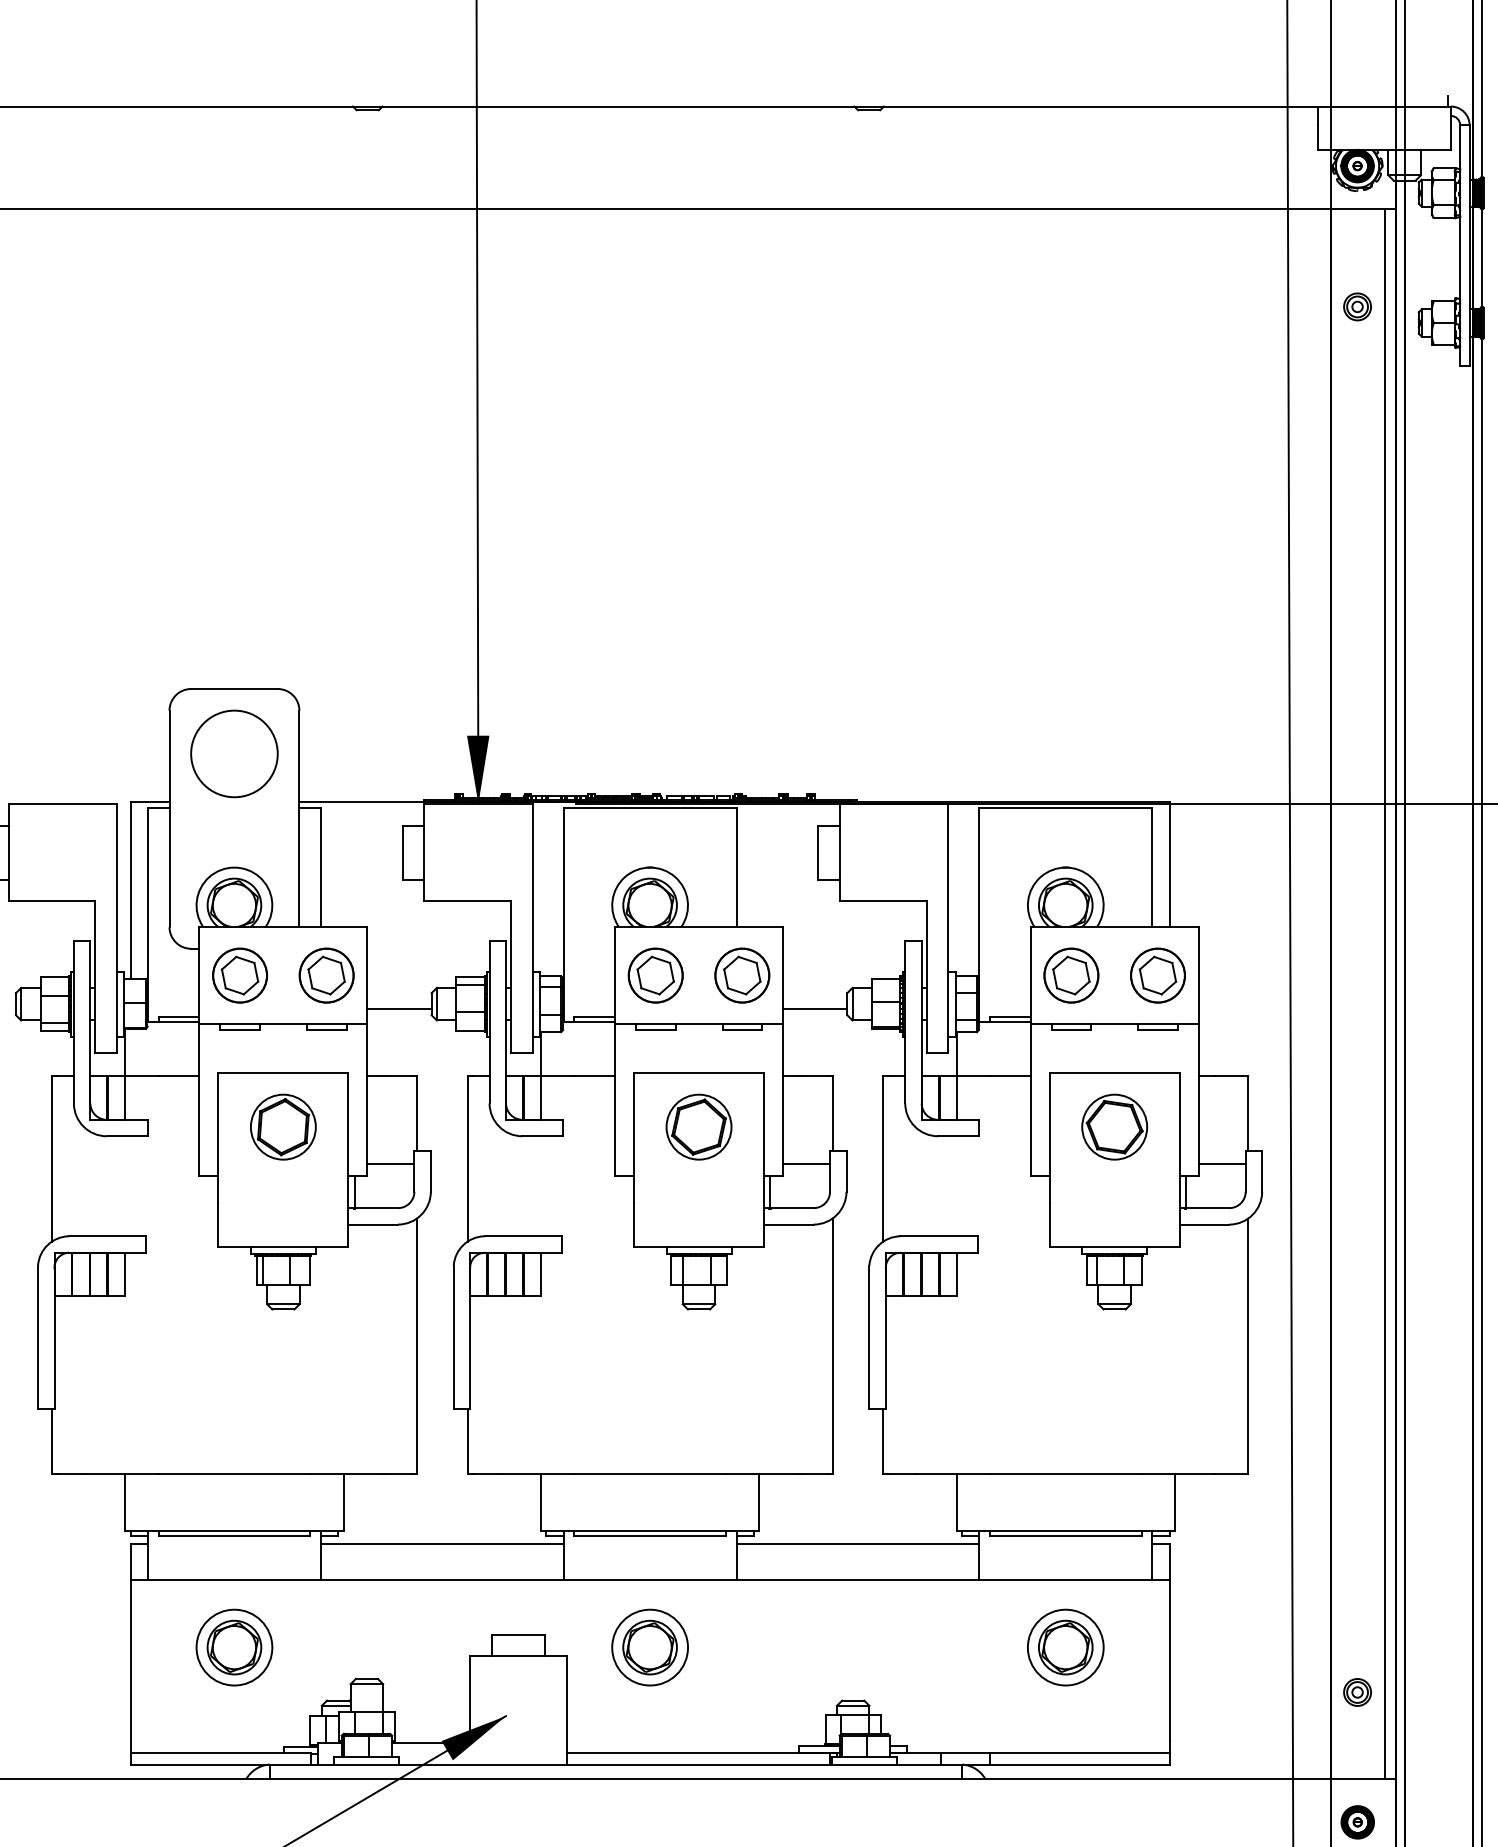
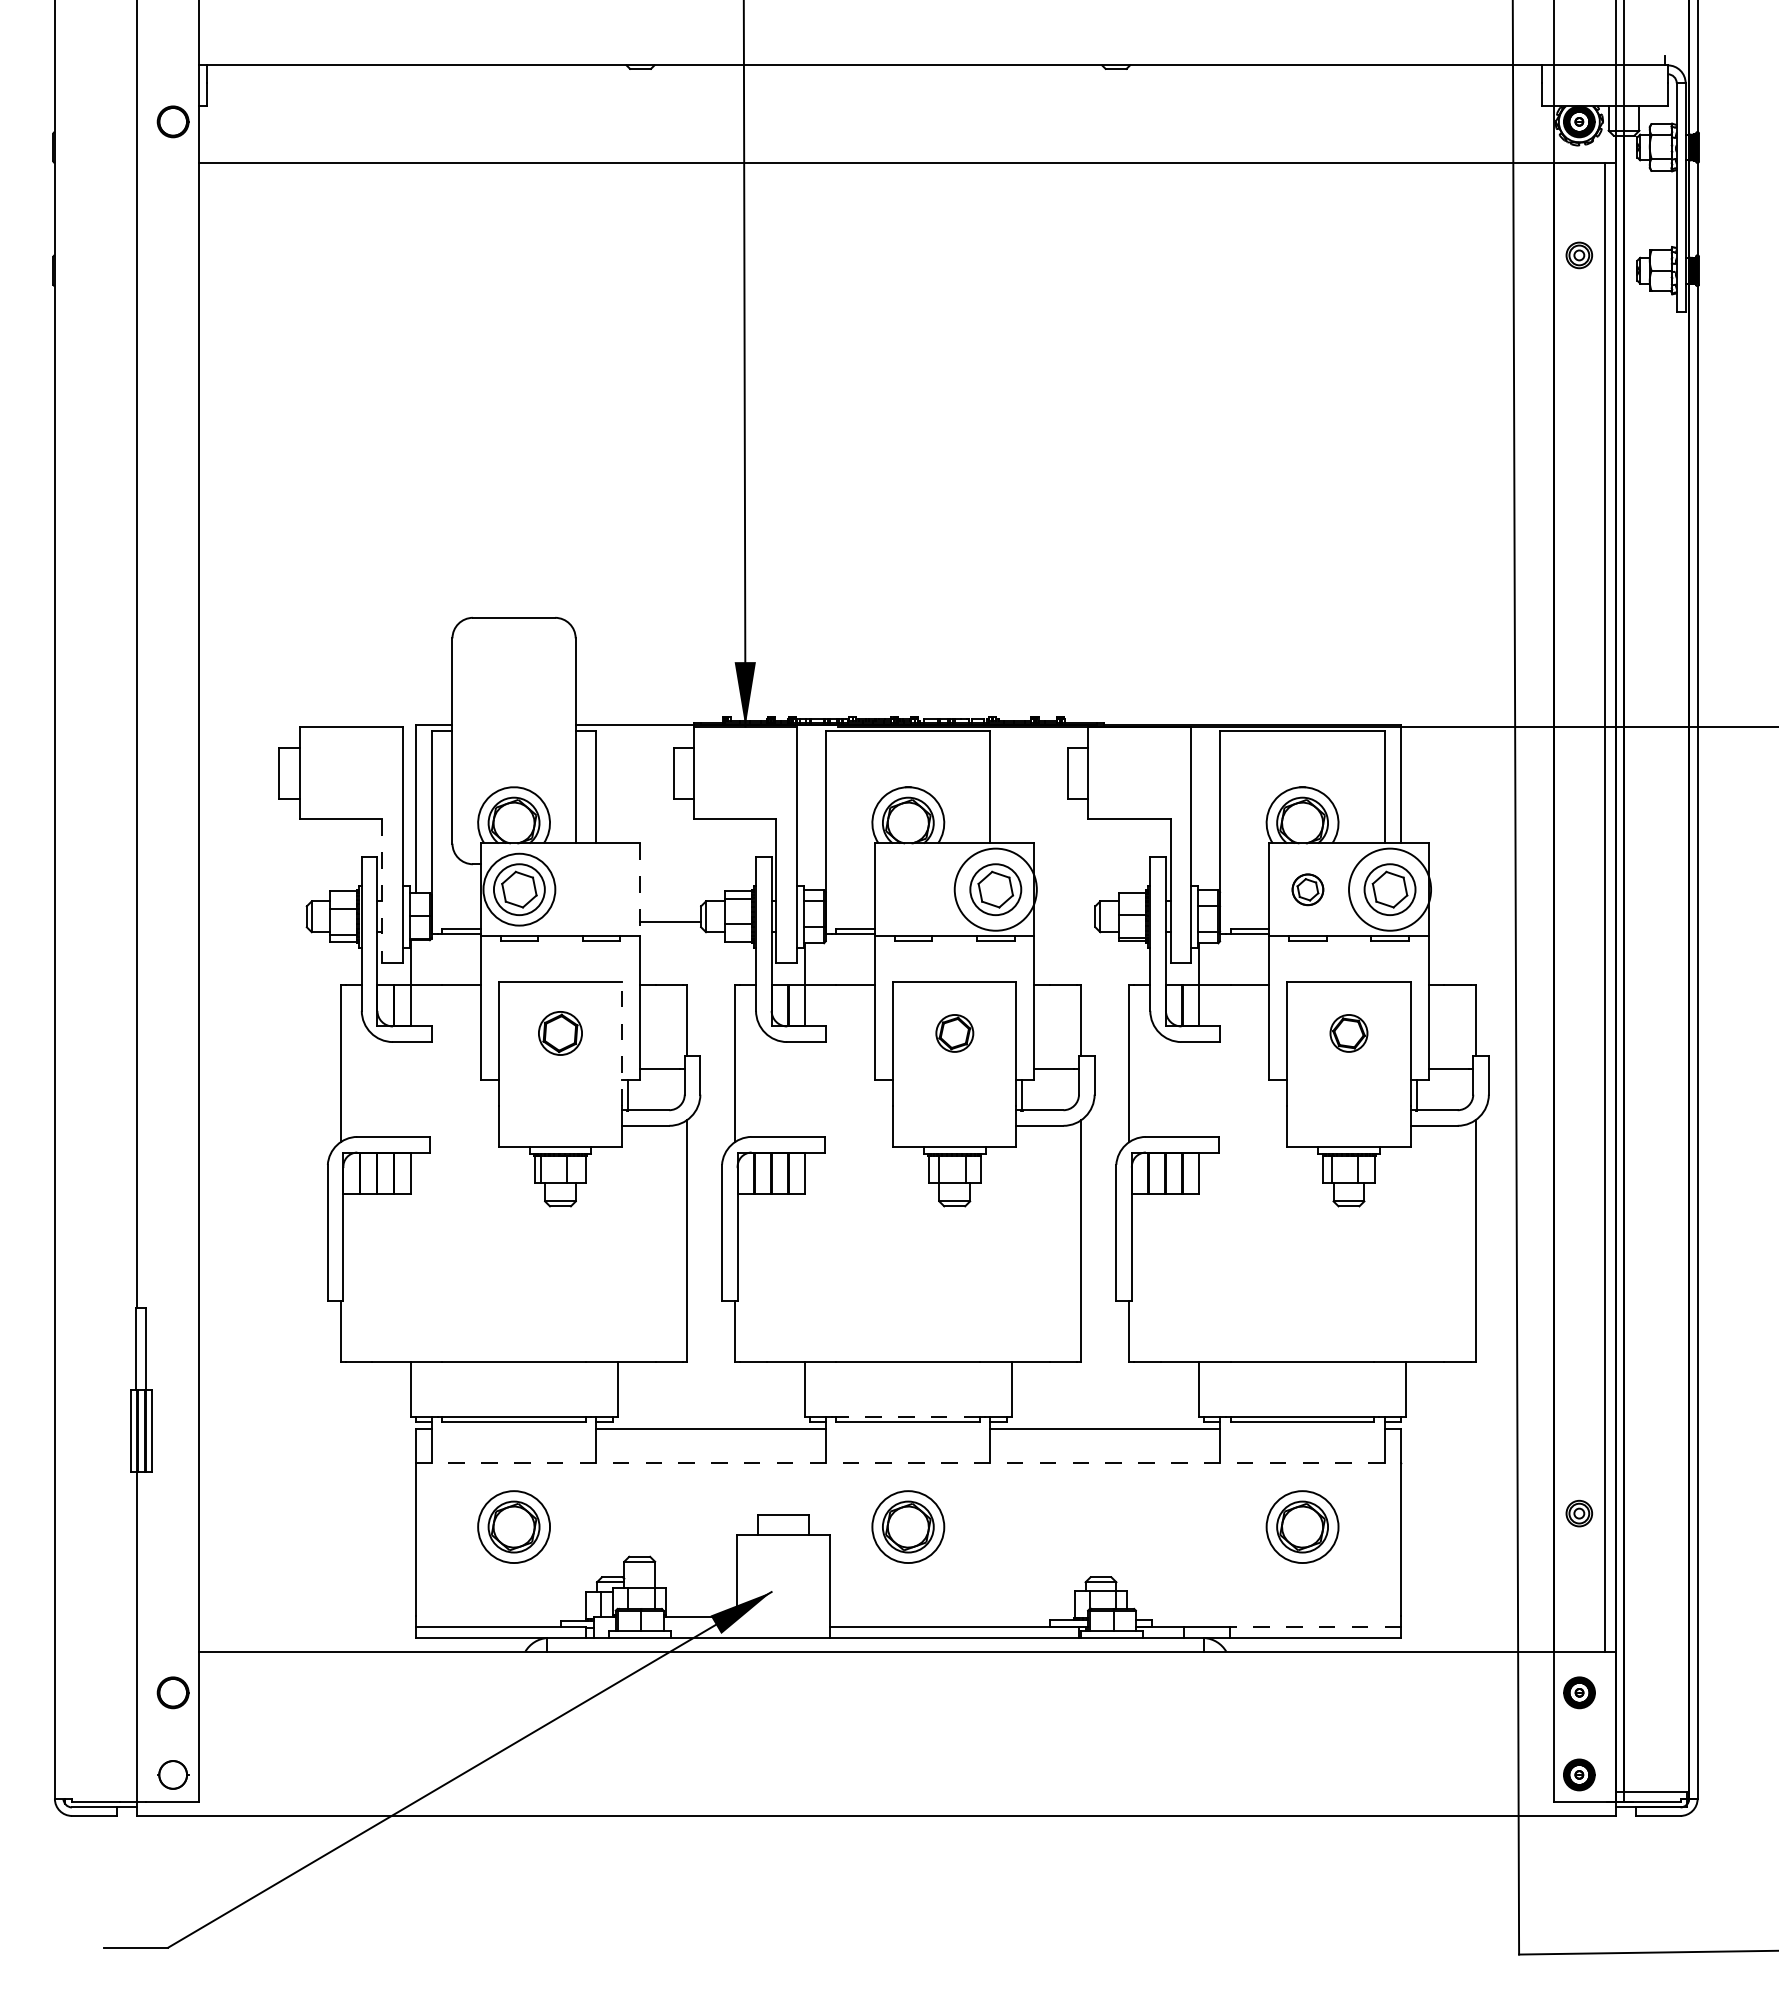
circle: (233, 754) -> (513, 679), removed
circle: (240, 975) -> (519, 889), size x1.4
part: (326, 975) -> (601, 889), removed
part: (655, 975) -> (913, 889), removed
circle: (742, 975) -> (995, 889), size x1.6
part: (1070, 975) -> (1307, 889), size x0.6
circle: (1157, 975) -> (1389, 889), size x1.6
line: (367, 976) -> (640, 890), solid -> dashed
line: (95, 977) -> (382, 891), solid -> dashed
line: (814, 1009) -> (1064, 921), removed
part: (283, 1127) -> (560, 1033), size x0.7
part: (698, 1127) -> (954, 1033), size x0.6
part: (1114, 1127) -> (1348, 1033), size x0.6
line: (348, 1138) -> (622, 1044), solid -> dashed
line: (650, 1531) -> (908, 1416), solid -> dashed
line: (650, 1580) -> (908, 1463), solid -> dashed
part: (1357, 1692) -> (1579, 1513), moved
line: (1079, 1752) -> (1315, 1626), solid -> dashed

